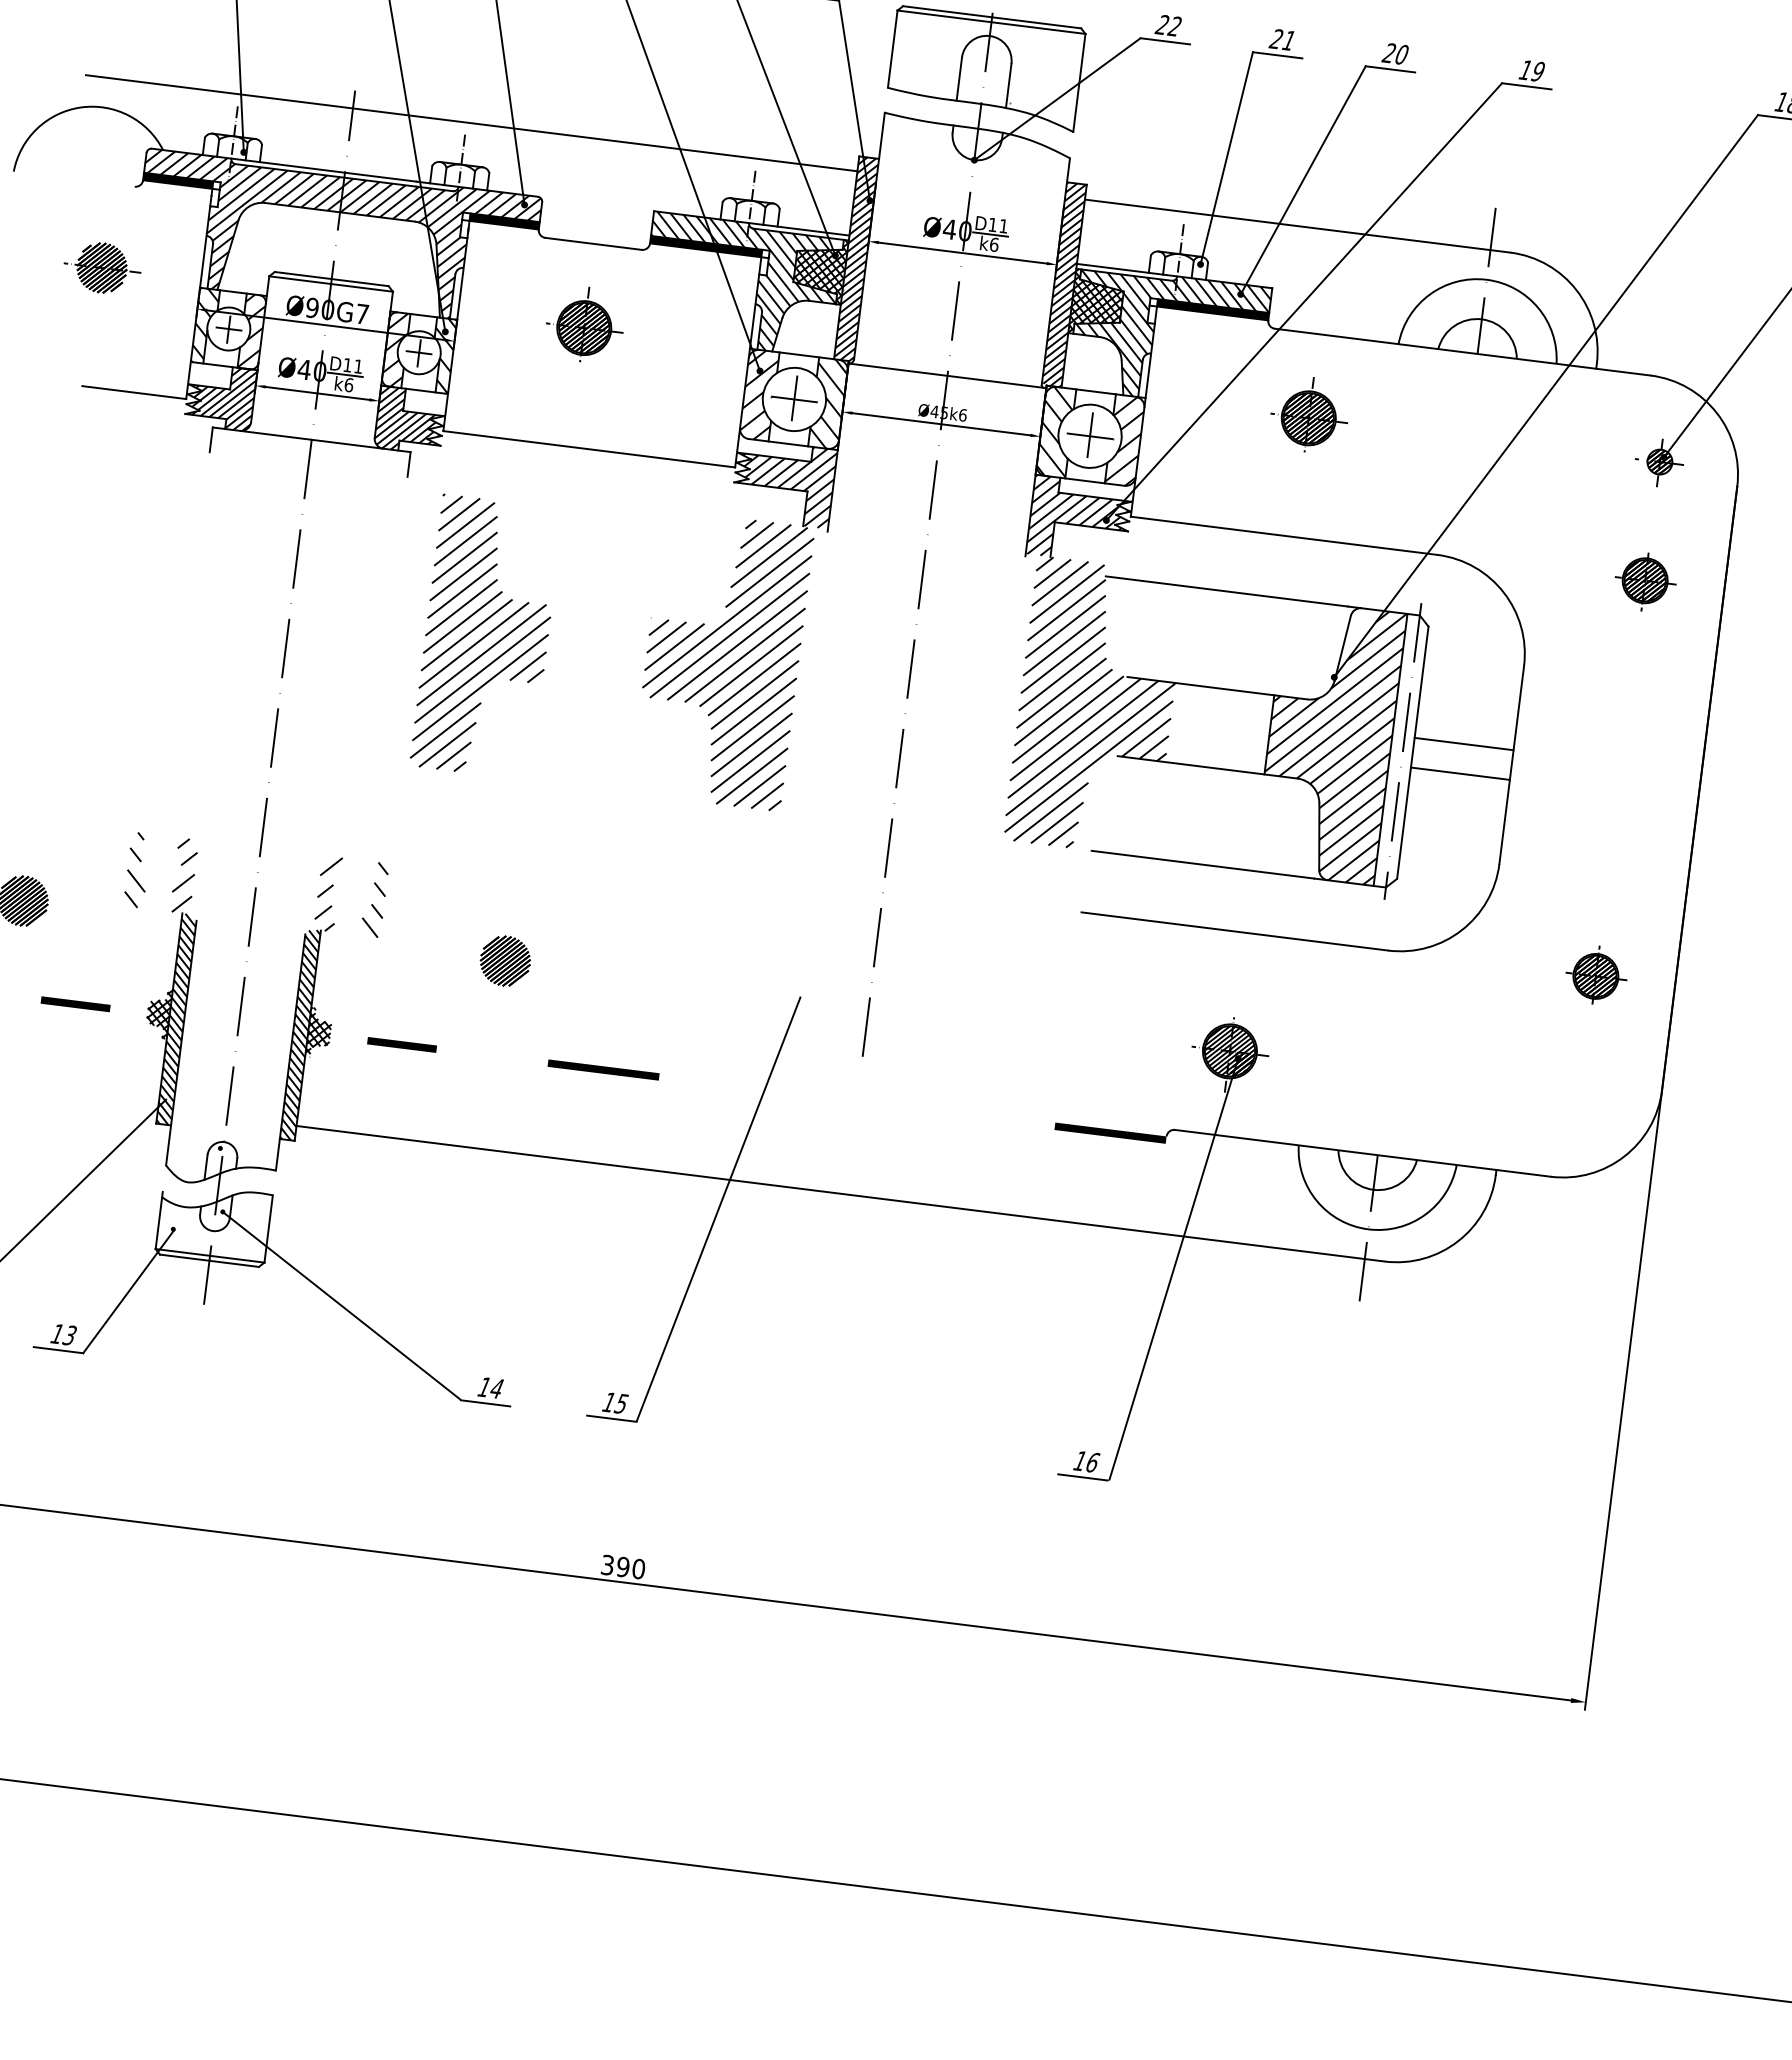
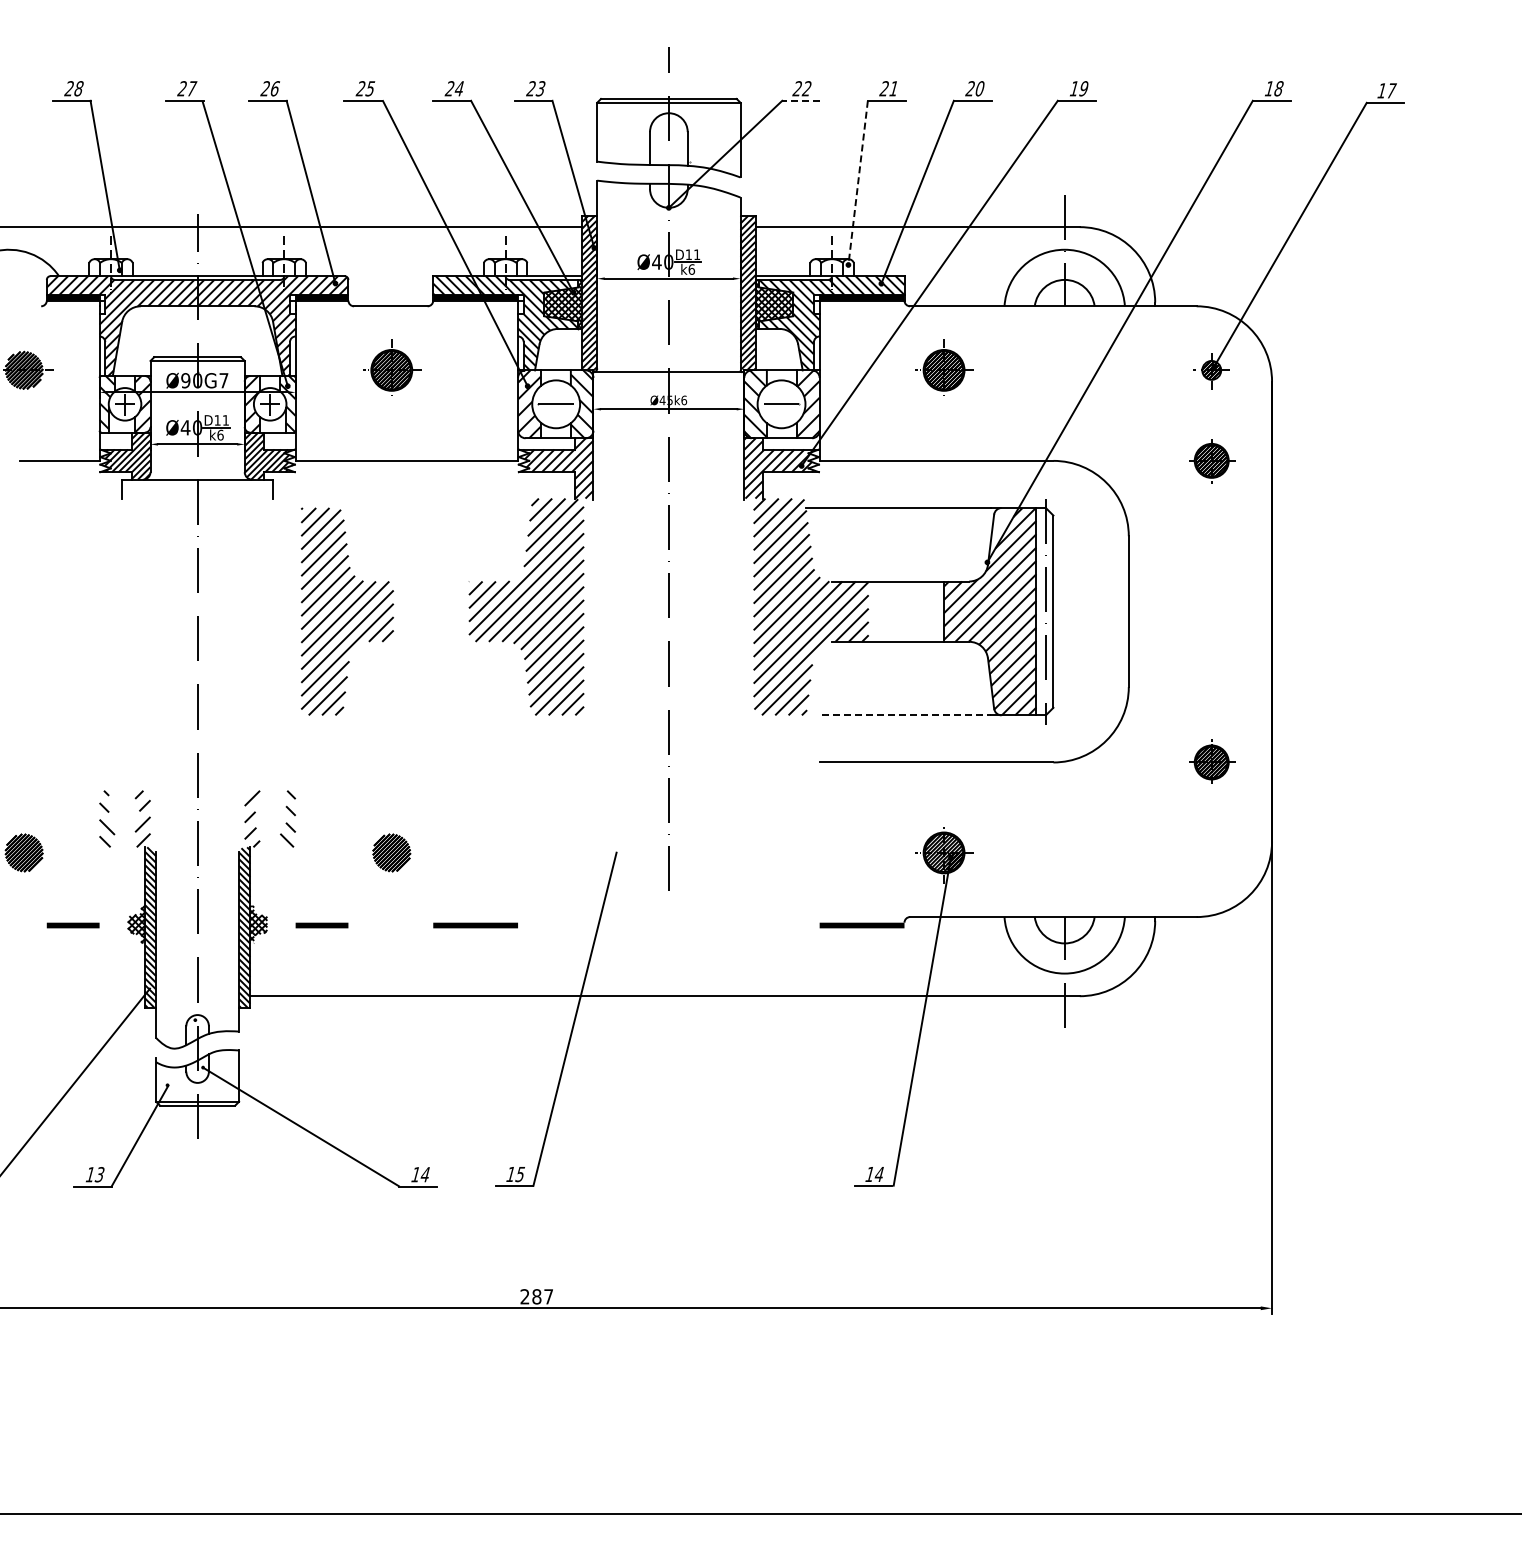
line: (1165, 40) -> (801, 100), solid -> dashed
line: (1227, 157) -> (858, 182), solid -> dashed
line: (794, 398) -> (556, 403), removed
line: (1090, 435) -> (781, 403), removed
line: (1463, 744) -> (1090, 600), removed
line: (1459, 772) -> (1090, 622), removed
line: (1203, 864) -> (906, 715), solid -> dashed
text: (1092, 1462) -> (879, 1174), 16 -> 14
text: (622, 1566) -> (536, 1296), 390 -> 287

